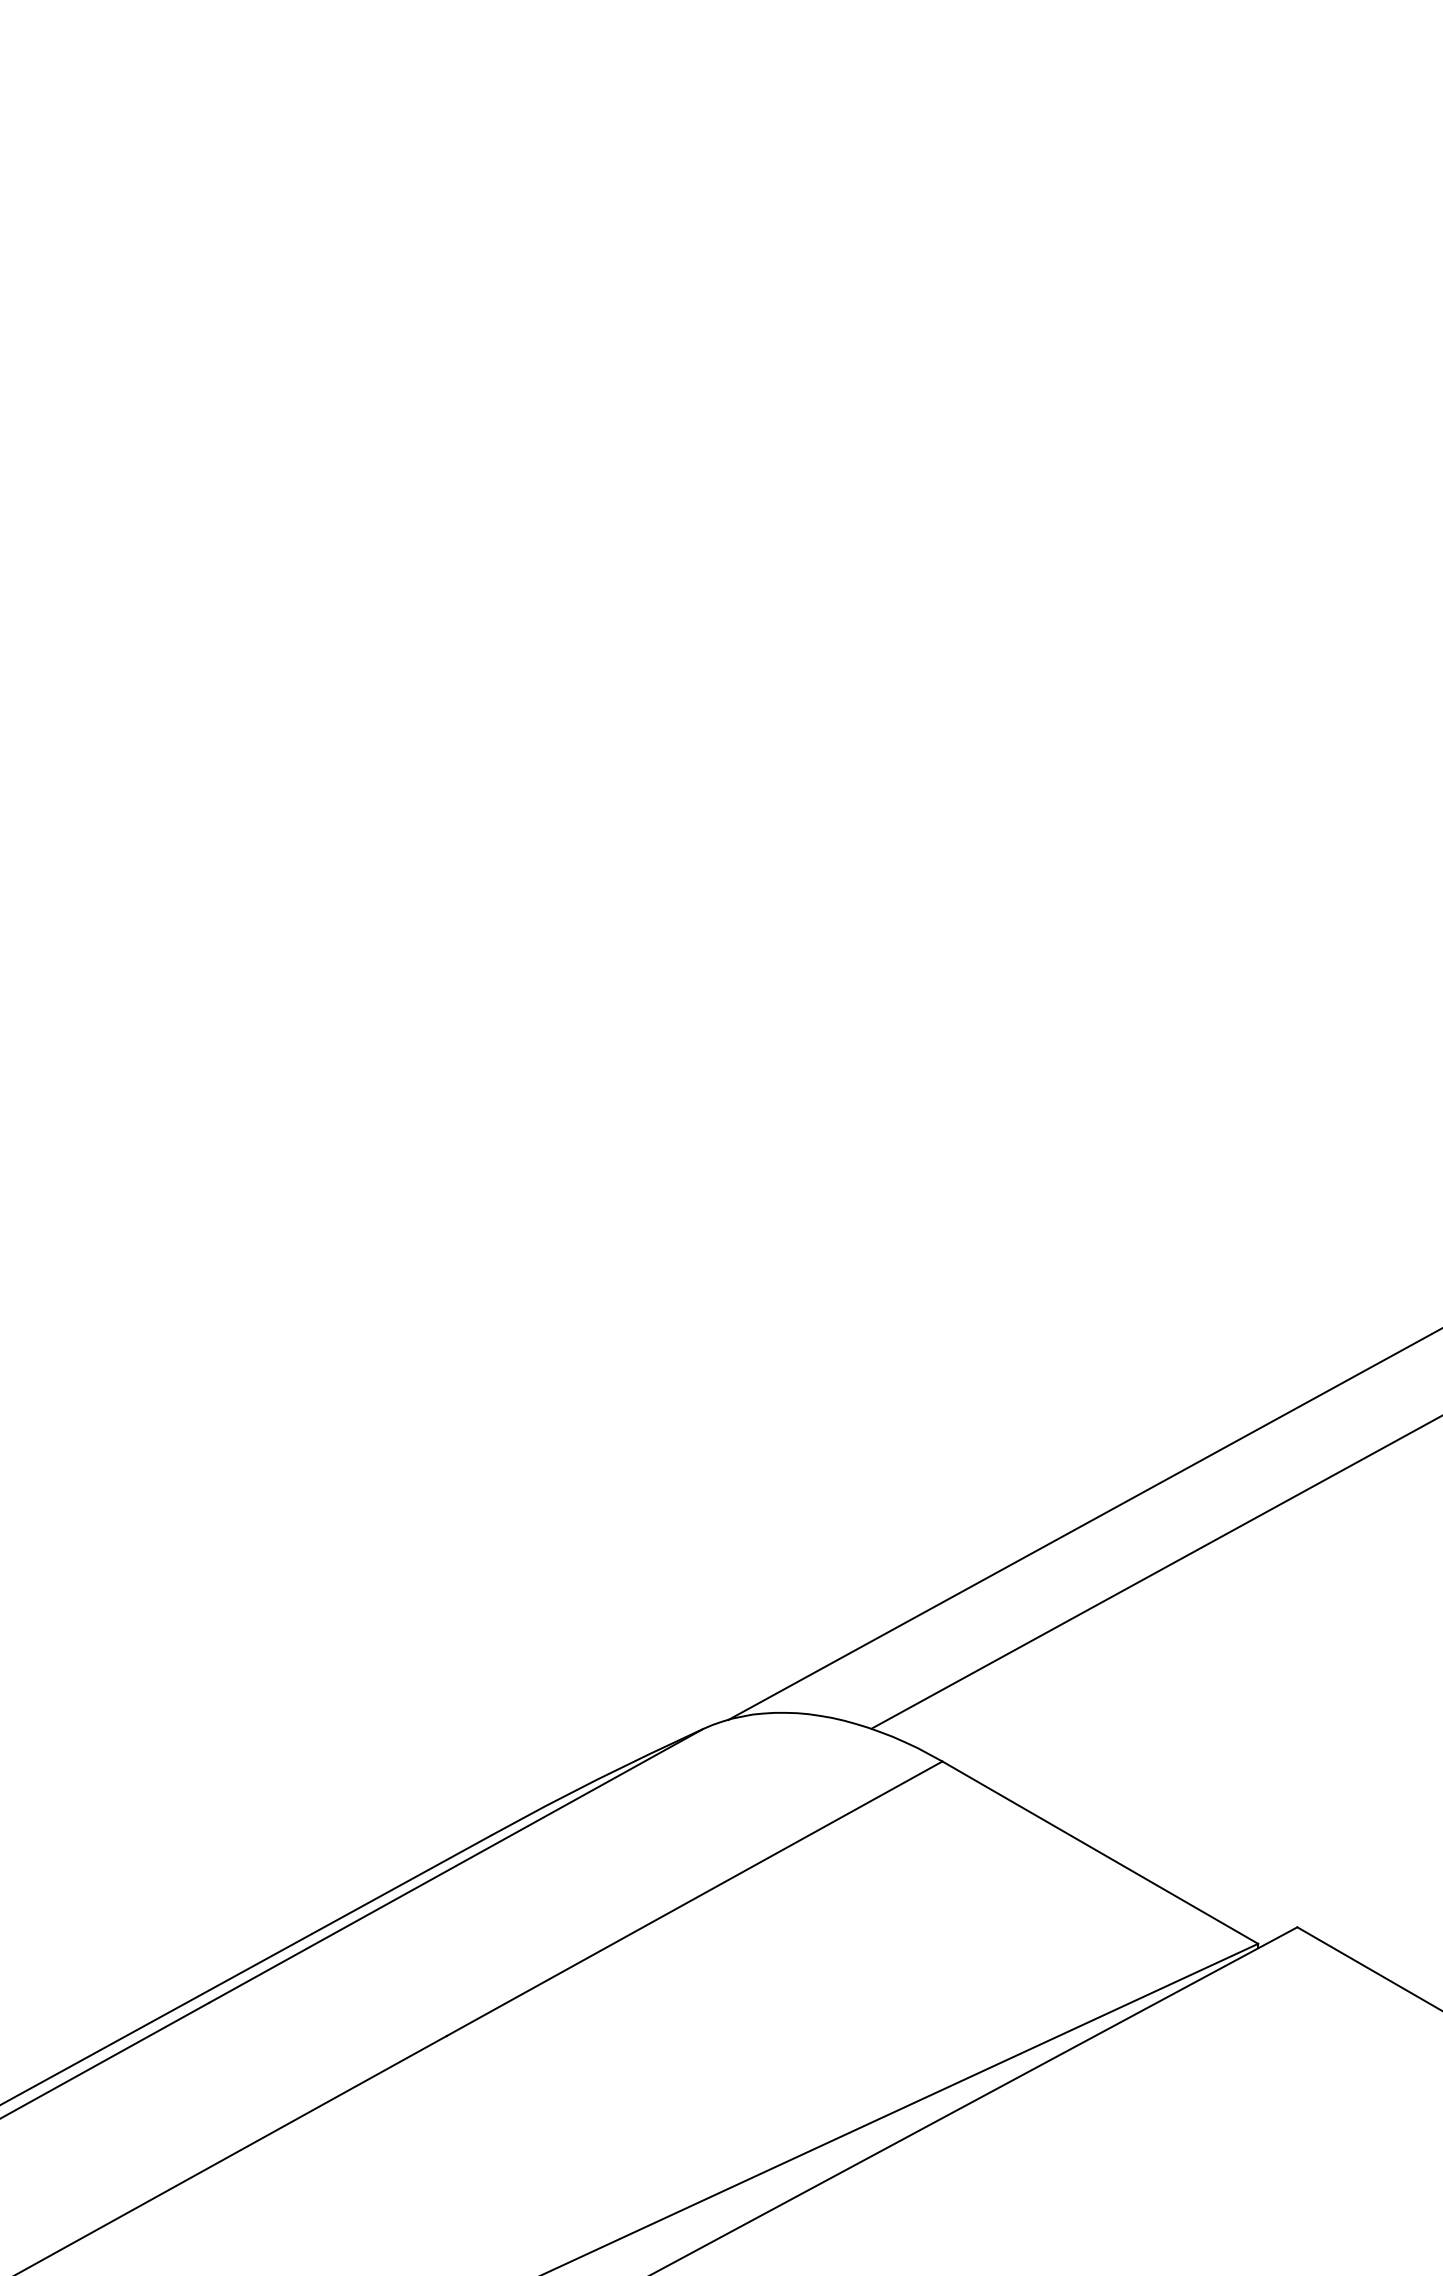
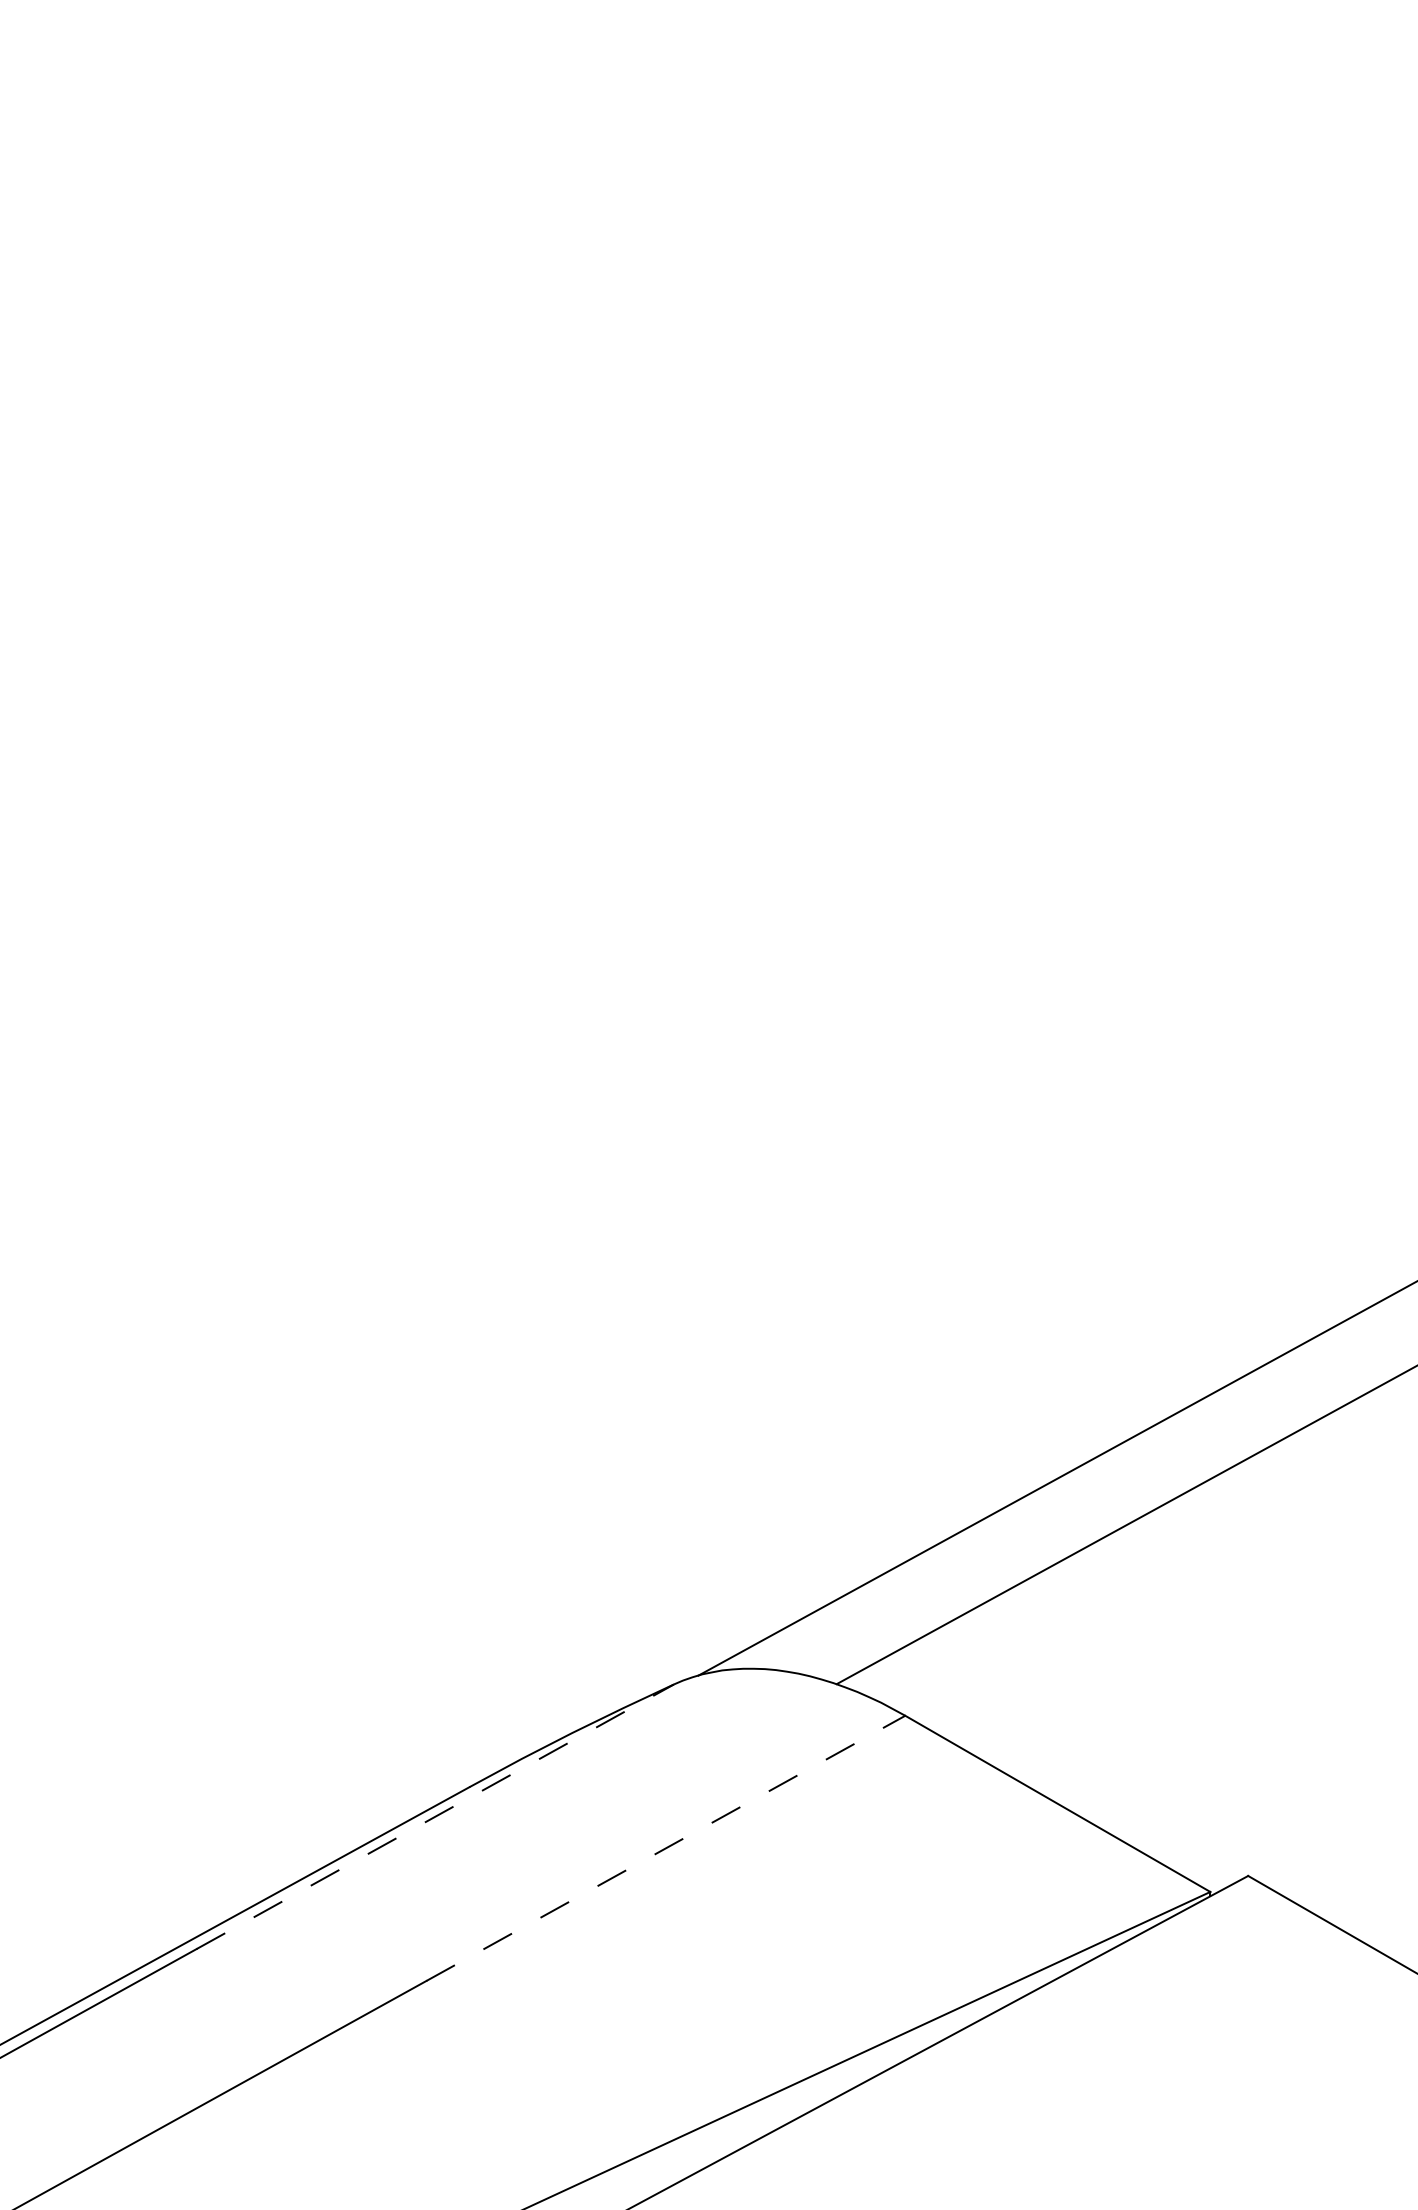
line: (456, 1865) -> (435, 1816), solid -> dashed
line: (694, 1898) -> (665, 1848), solid -> dashed

